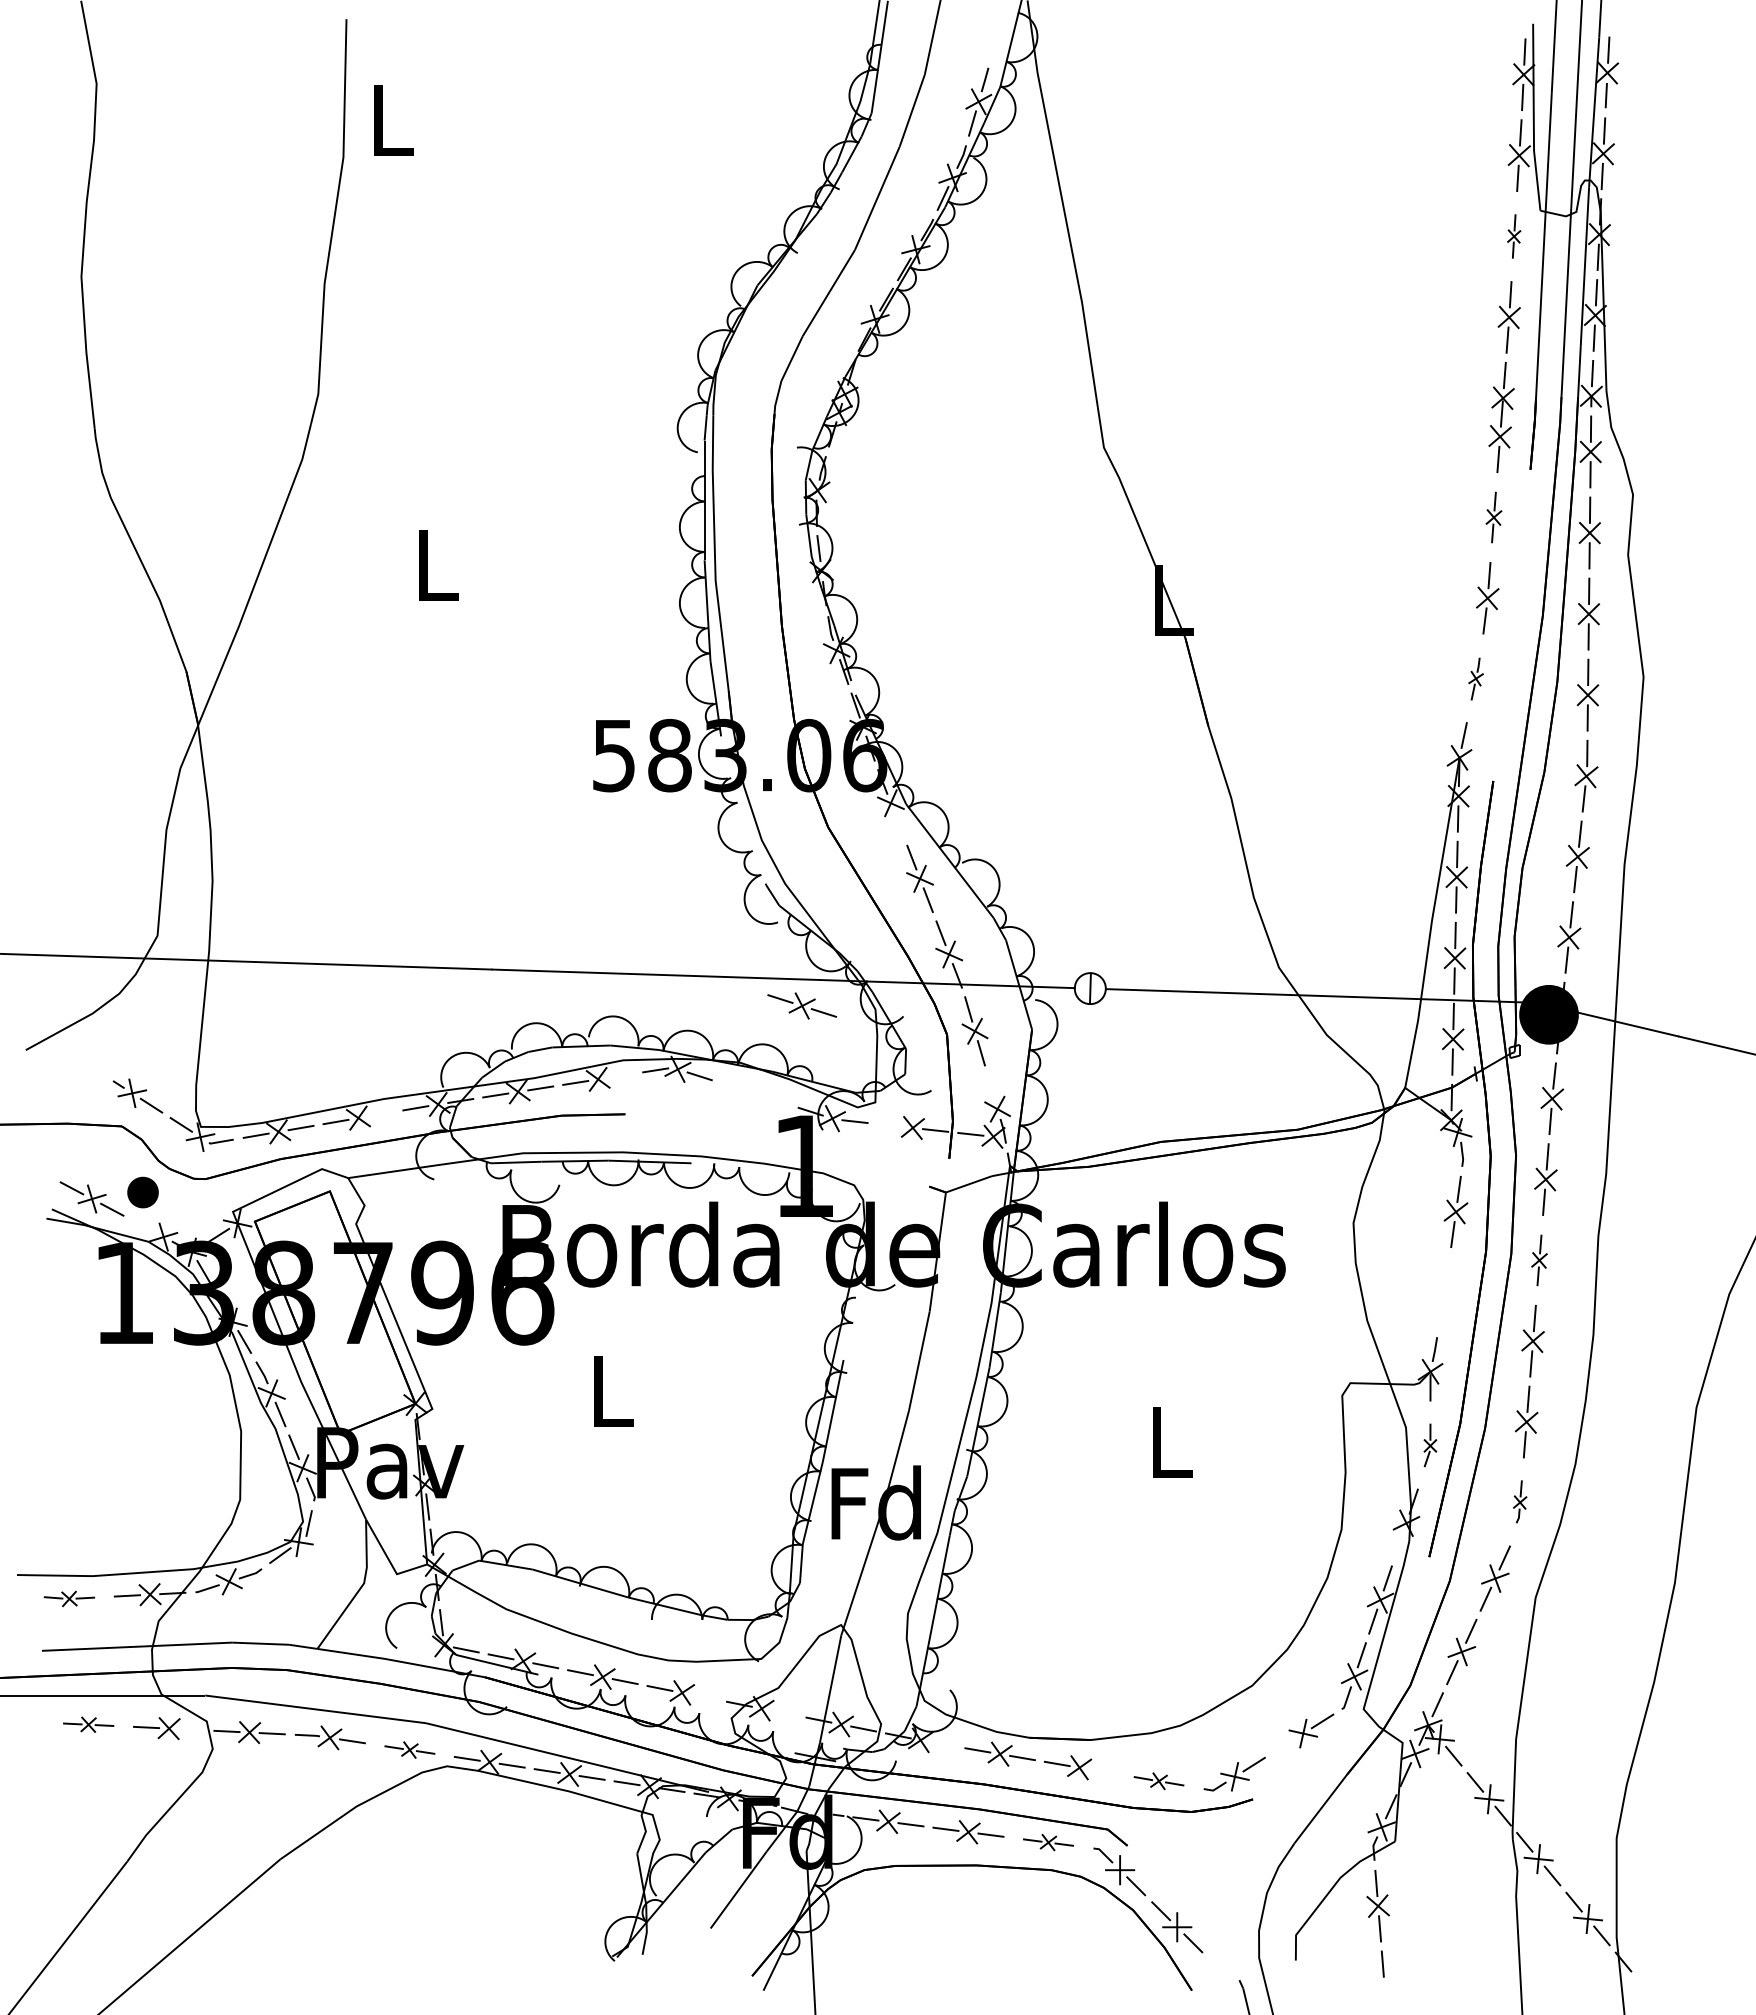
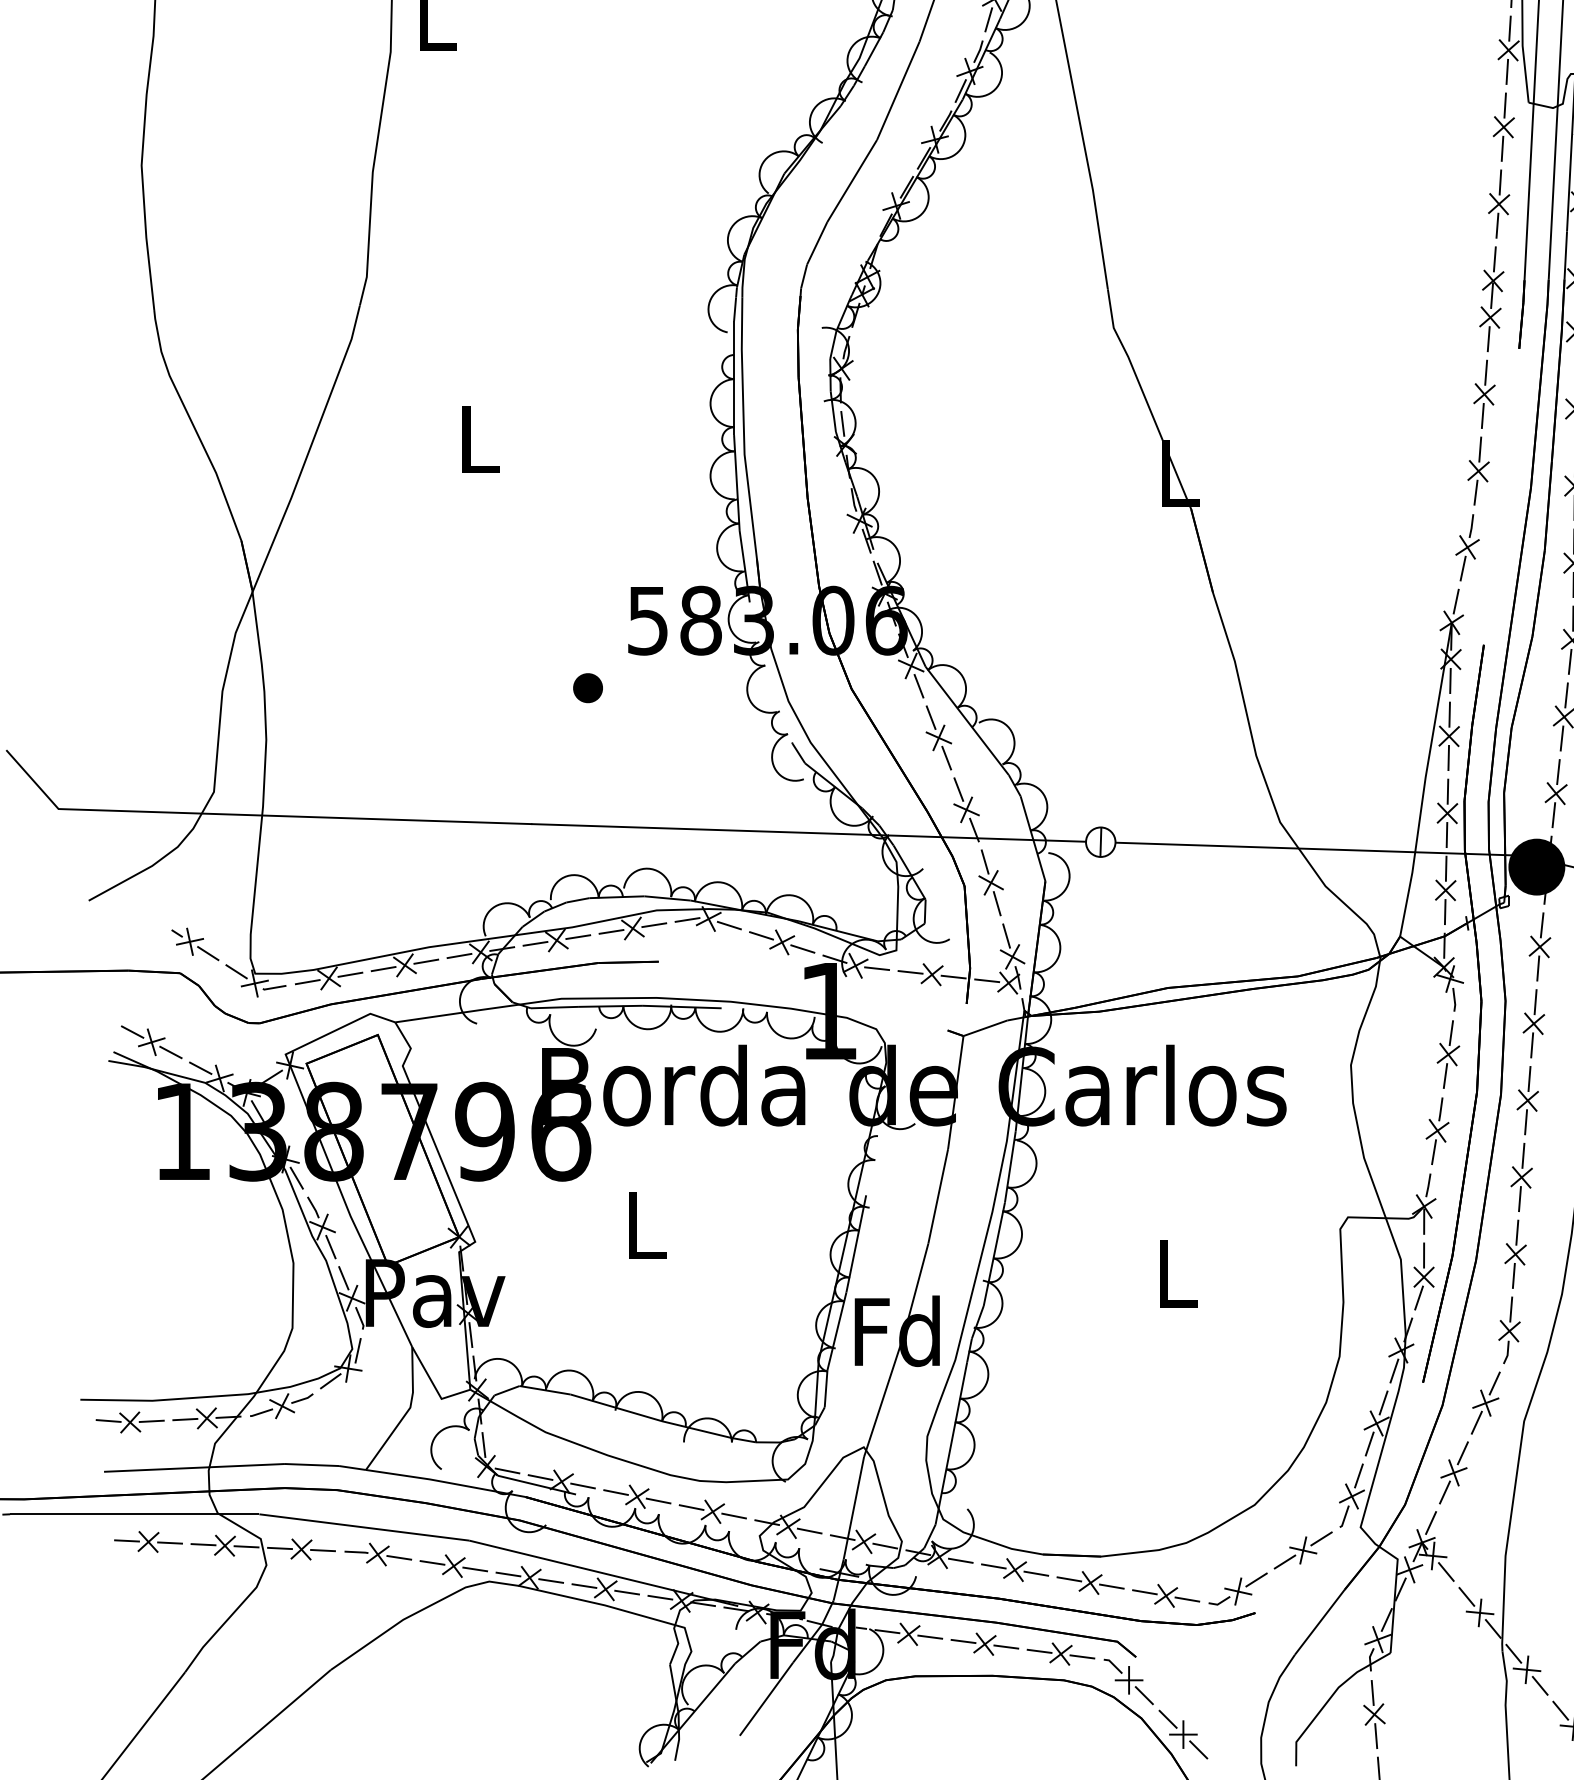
part: (1513, 236) -> (1503, 127), size x1.67
part: (1493, 517) -> (1484, 394), size x1.43
part: (1475, 678) -> (1466, 547), size x1.67
line: (898, 824) -> (918, 686), added
part: (801, 1005) -> (781, 941), moved
line: (620, 1075) -> (654, 924), added
line: (990, 1087) -> (1005, 936), added
line: (380, 1114) -> (425, 961), added
line: (889, 1125) -> (909, 972), added
part: (142, 1192) -> (587, 688), moved
line: (143, 1226) -> (200, 1068), added
part: (1539, 1260) -> (1527, 1100), size x1.43
part: (1444, 1292) -> (1437, 1131), added
part: (1430, 1445) -> (1424, 1276), size x1.67
part: (1519, 1501) -> (1508, 1329), size x1.67
line: (1399, 1544) -> (1394, 1370), added
part: (69, 1598) -> (130, 1422), size x1.43
line: (704, 1696) -> (733, 1515), added
line: (783, 1712) -> (809, 1530), added
part: (88, 1724) -> (148, 1541), size x1.43
line: (191, 1729) -> (246, 1546), added
line: (942, 1744) -> (960, 1560), added
line: (1283, 1745) -> (1284, 1561), added
part: (409, 1749) -> (453, 1565), size x1.43
line: (1101, 1771) -> (1111, 1586), added
part: (1158, 1780) -> (1165, 1595), size x1.43
part: (1048, 1842) -> (1061, 1654), size x1.43

